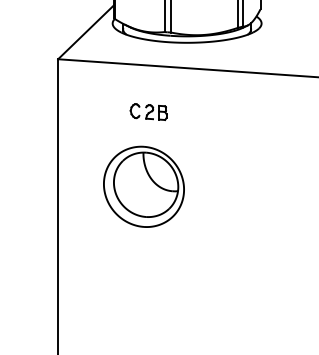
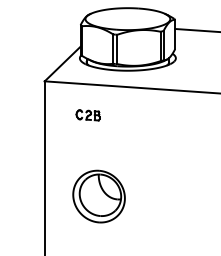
part: (147, 112) -> (87, 115), moved
part: (143, 186) -> (98, 196), moved

